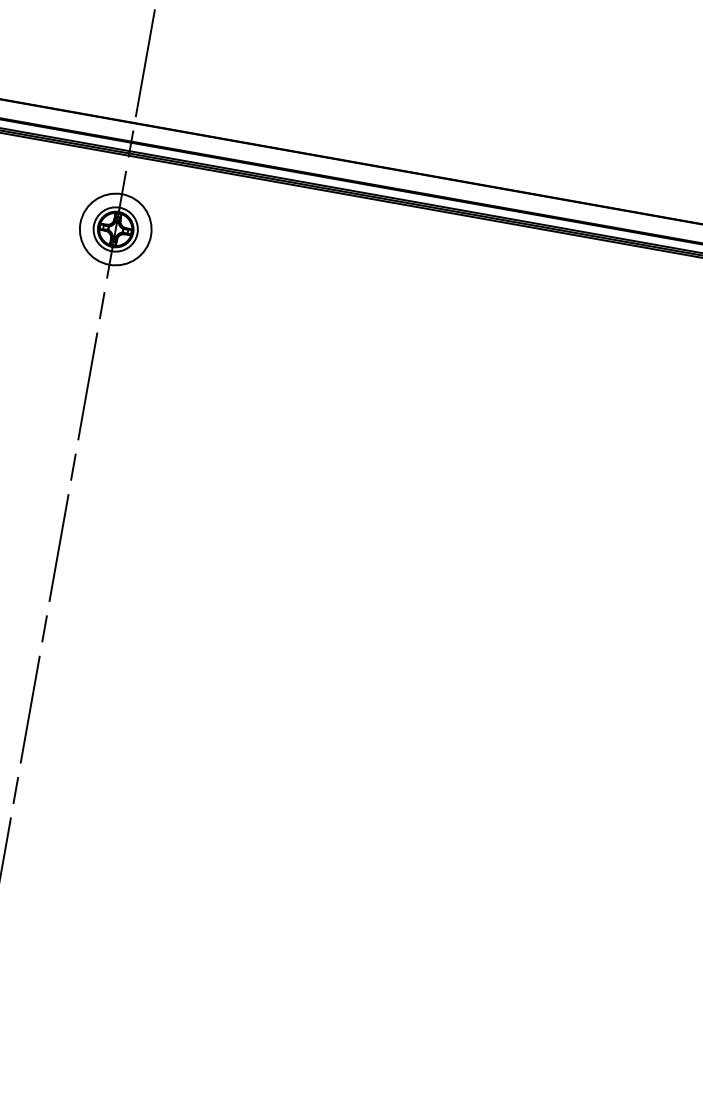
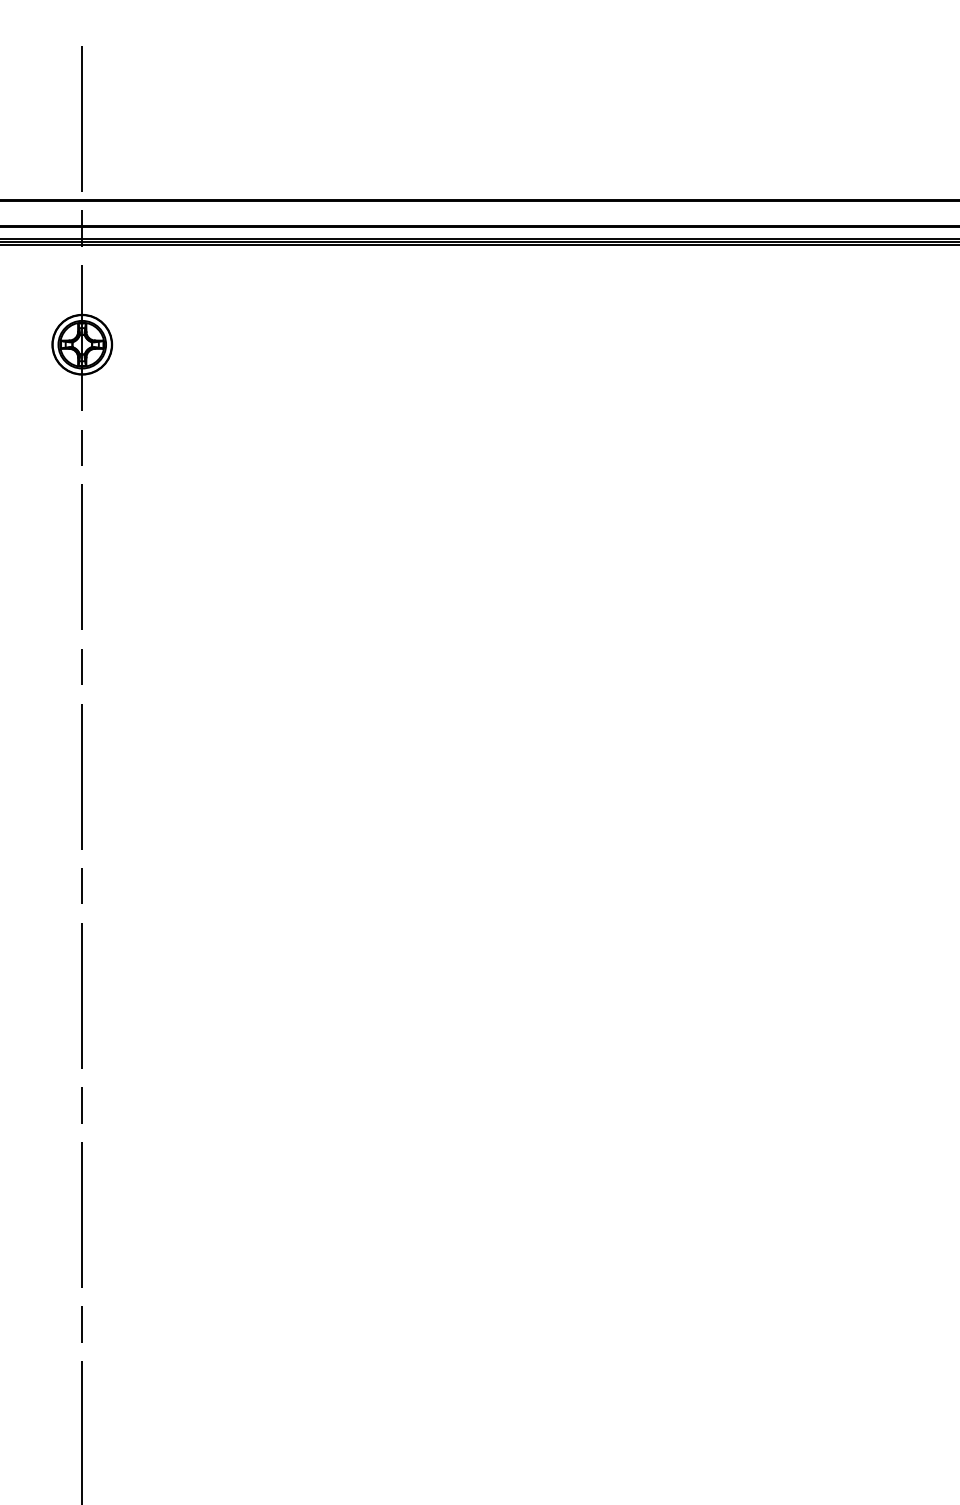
circle: (115, 229) -> (82, 344), size x0.62

